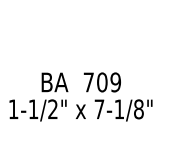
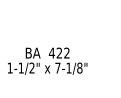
text: (100, 81) -> (58, 52), 709 -> 422

